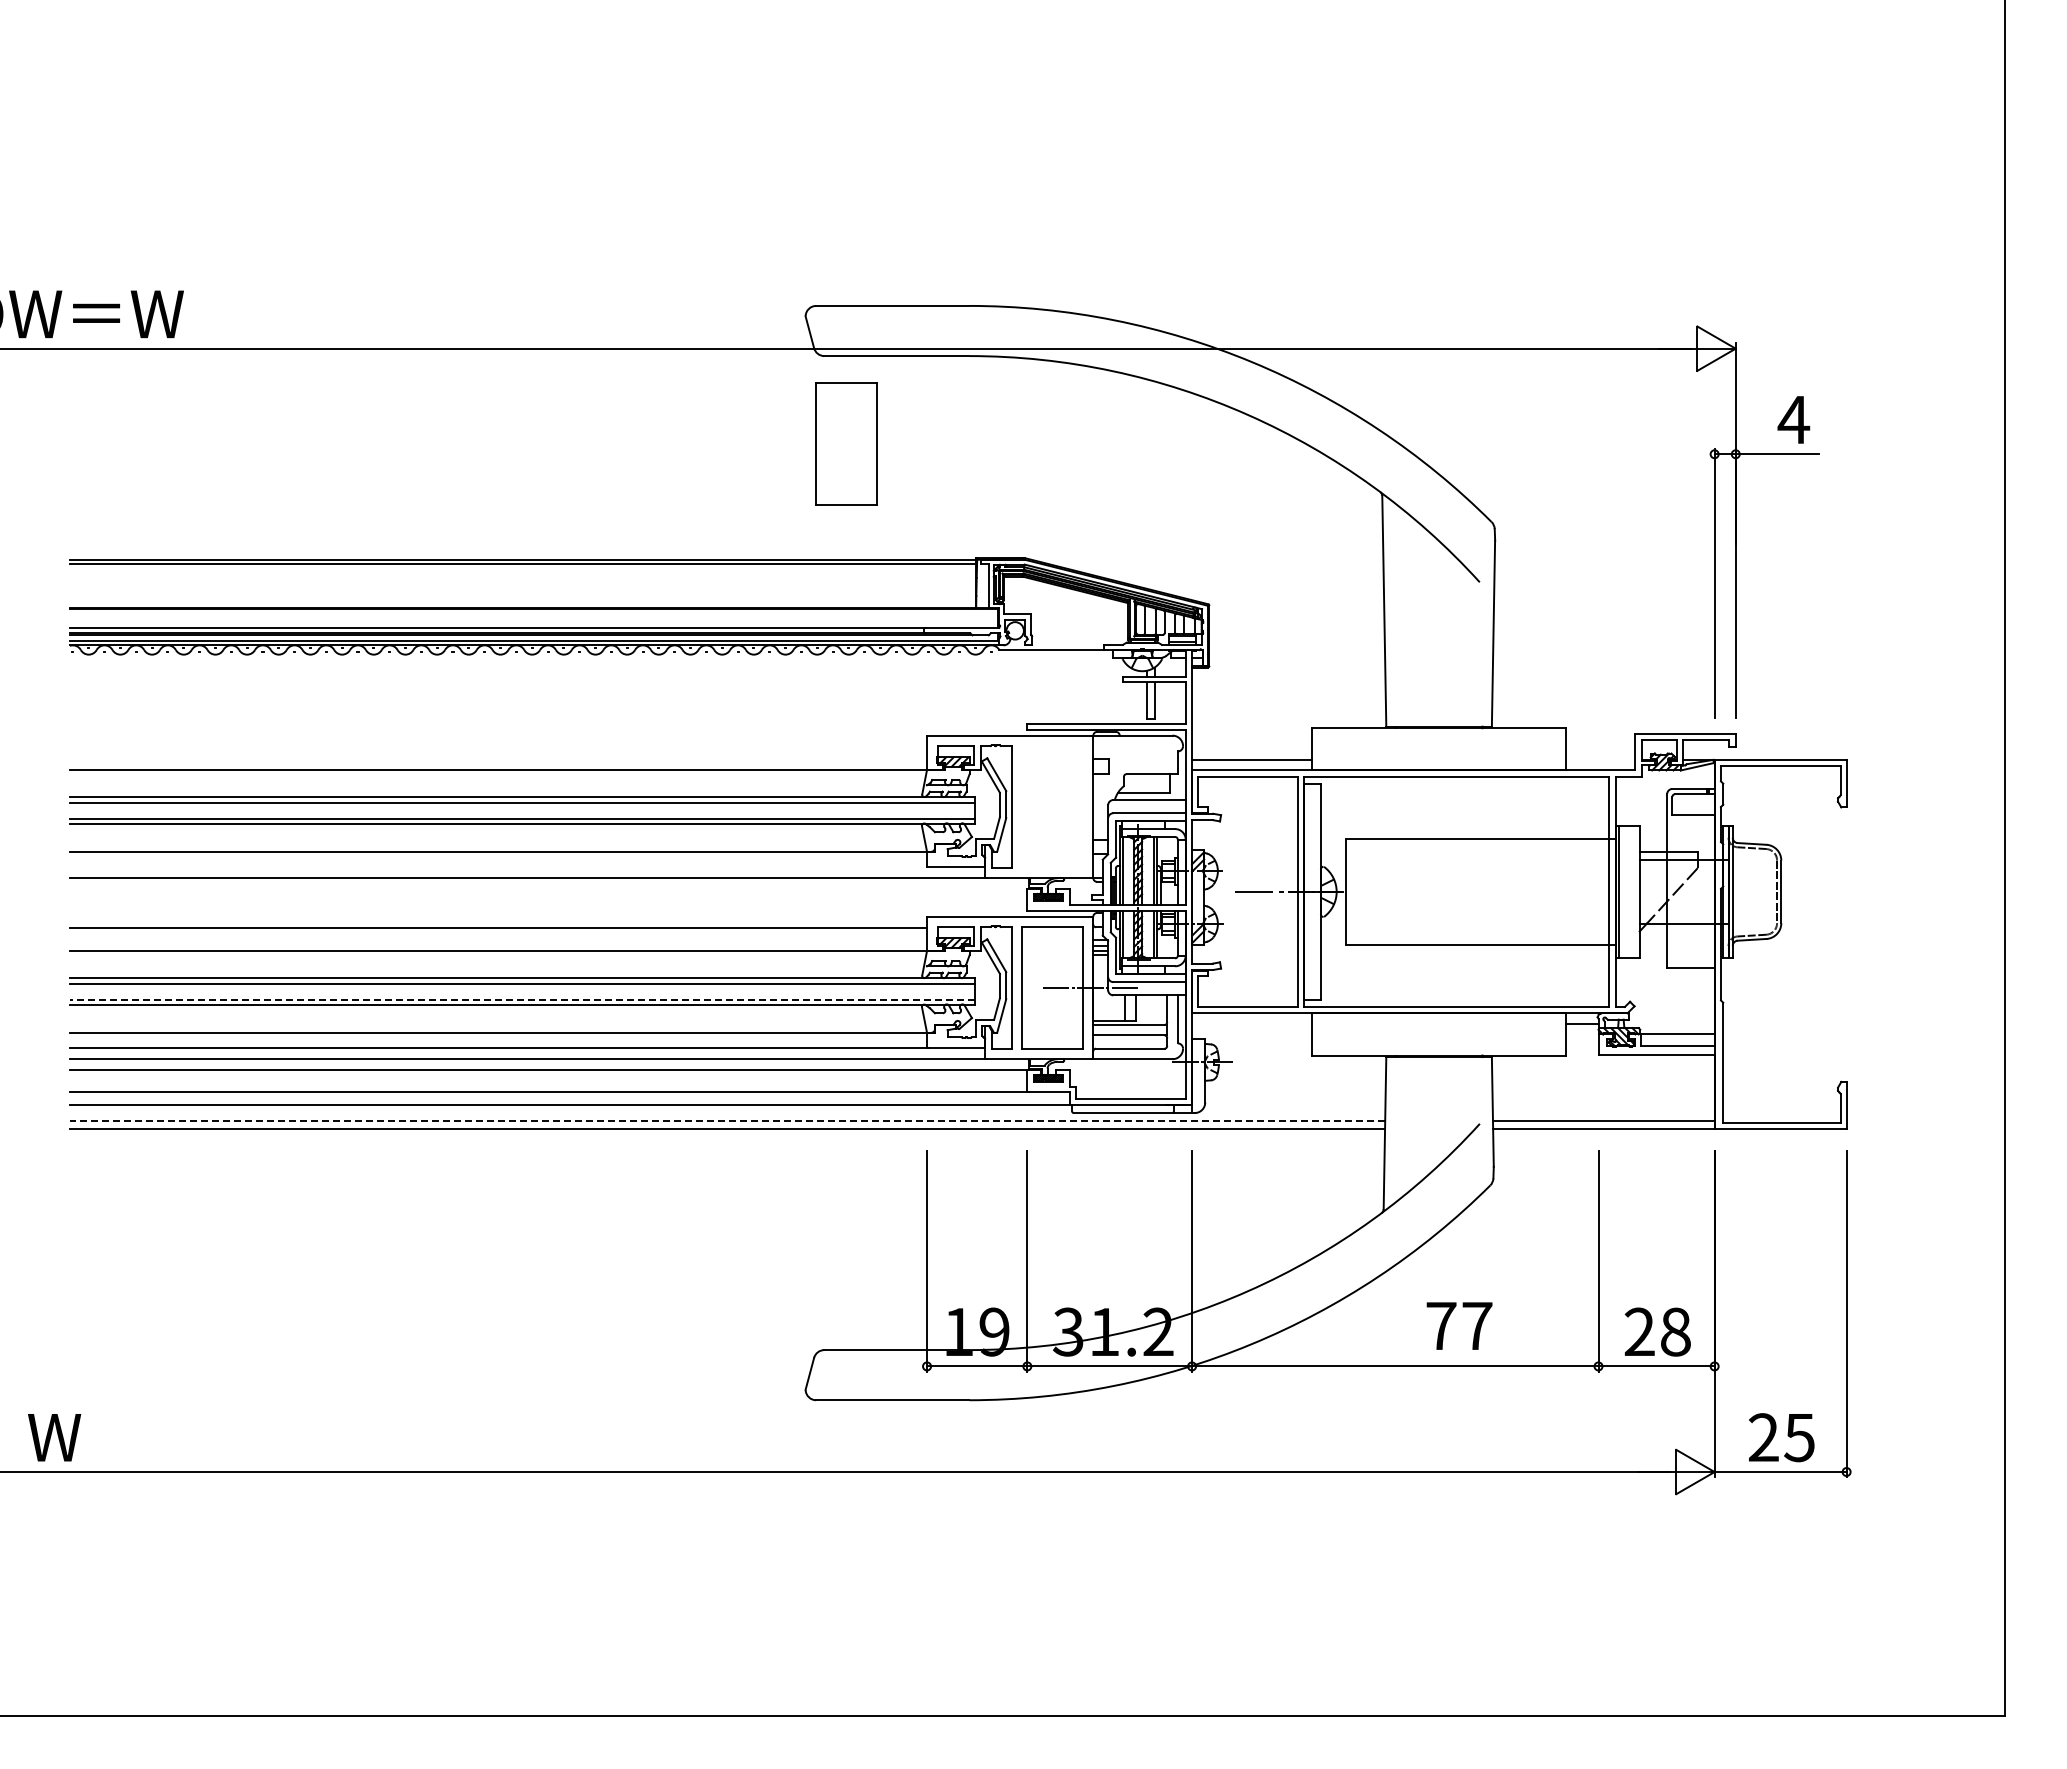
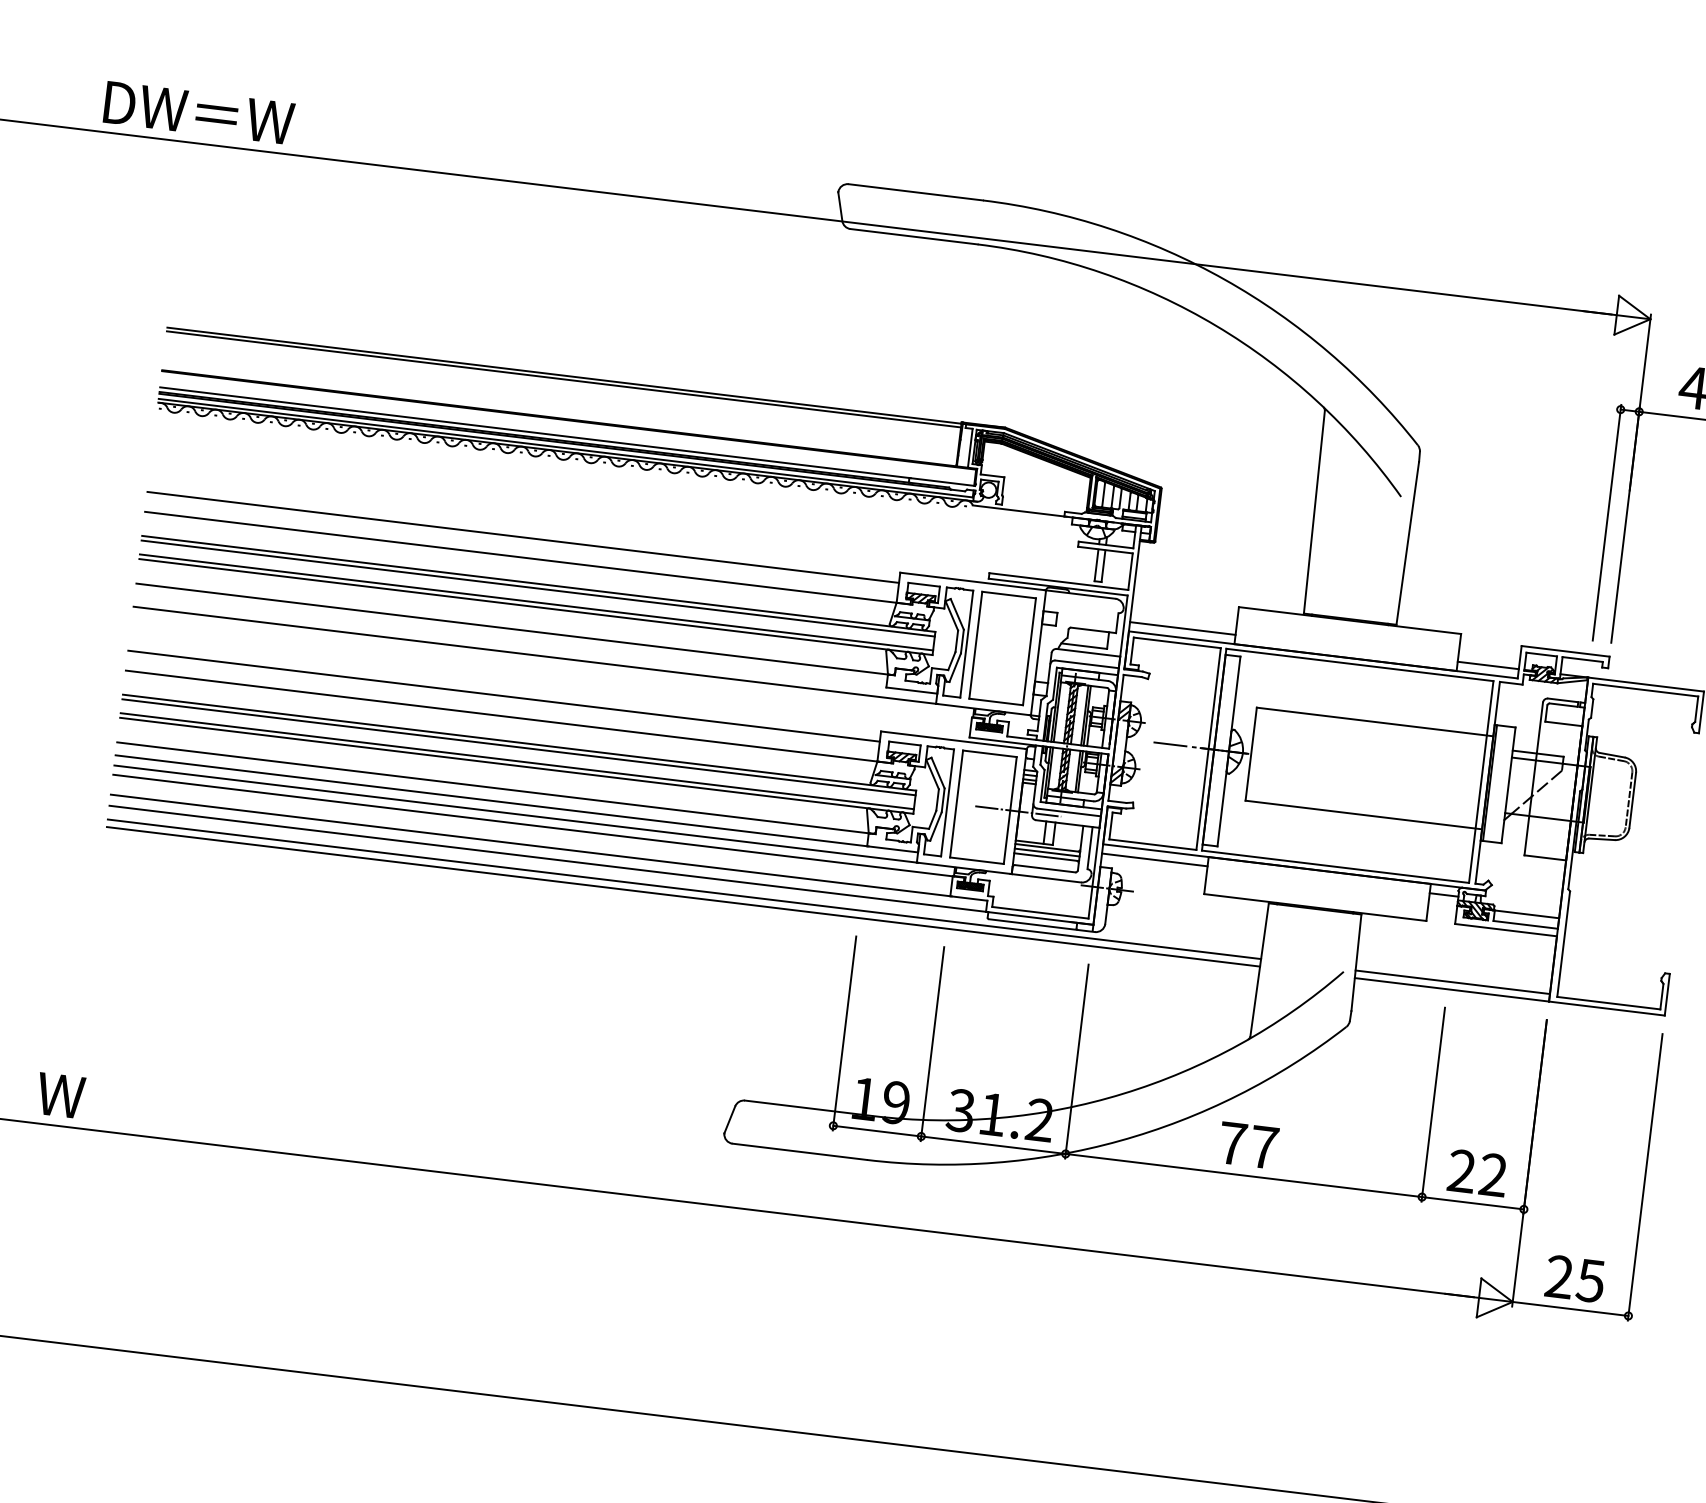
part: (846, 443) -> (1002, 648), moved
line: (498, 747) -> (523, 537), added
line: (1600, 759) -> (1488, 665), added
line: (521, 999) -> (516, 761), dashed -> solid
line: (1252, 1023) -> (1155, 859), added
line: (1130, 1030) -> (1047, 852), added
line: (727, 1120) -> (684, 889), dashed -> solid
text: (1459, 1325) -> (1248, 1144), moved
text: (1675, 1331) -> (1493, 1174), 28 -> 22

